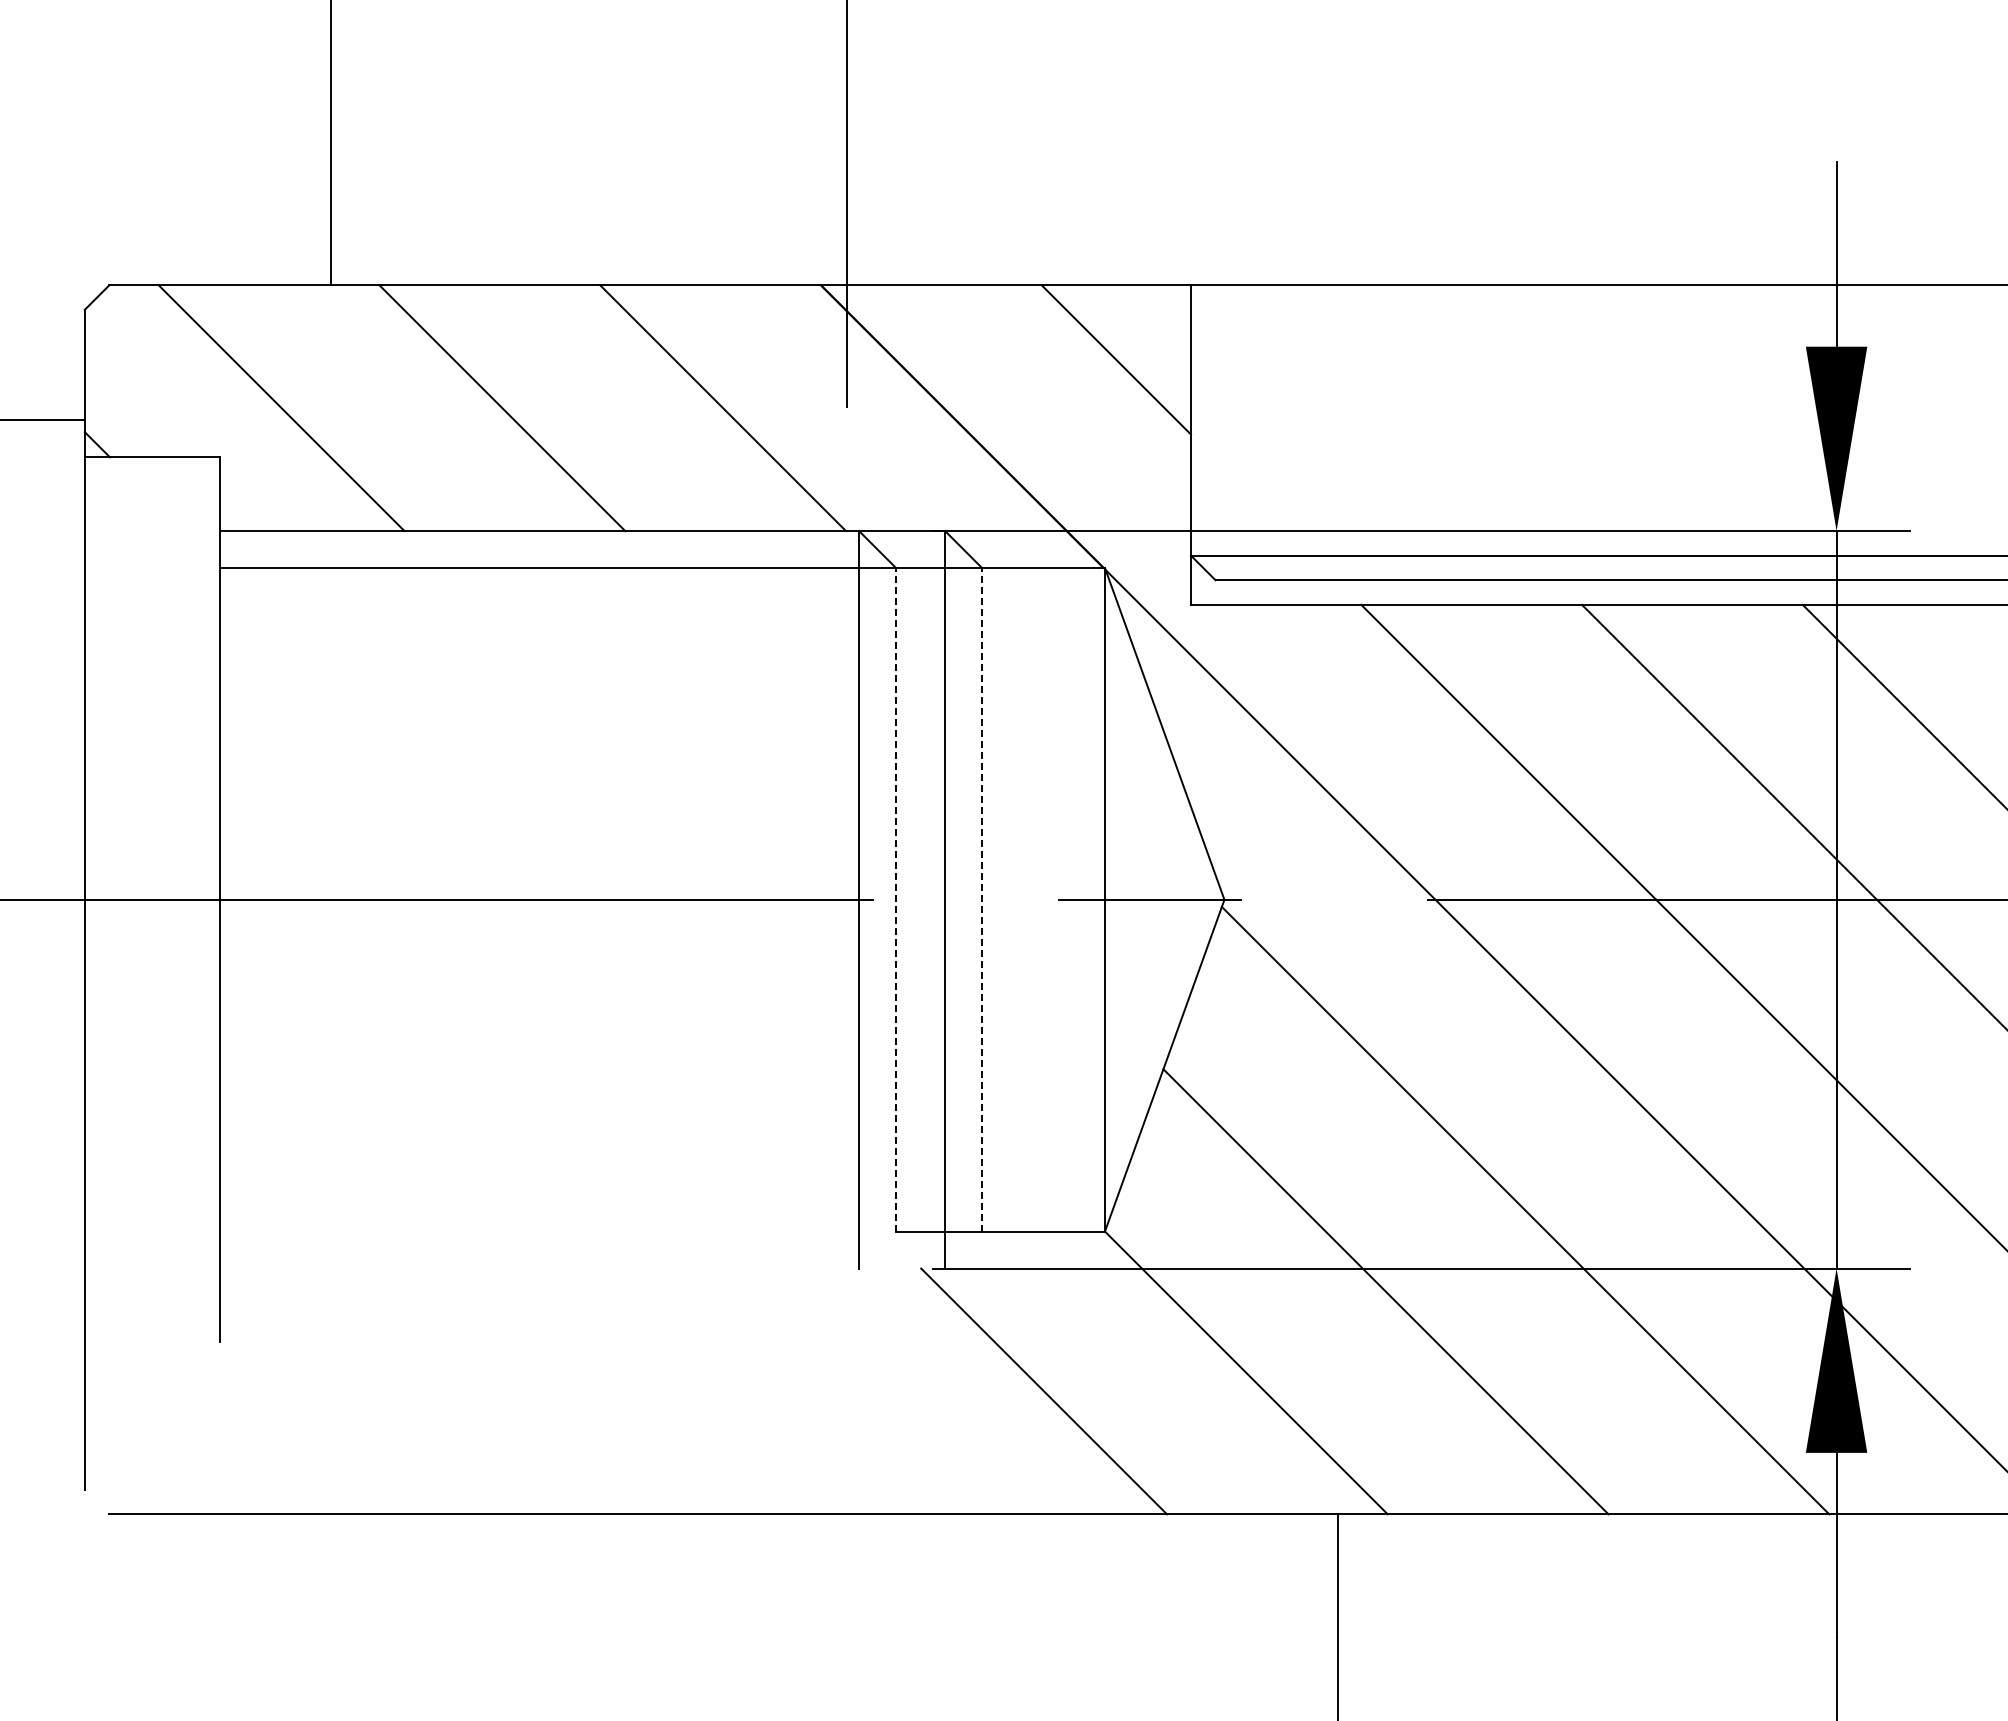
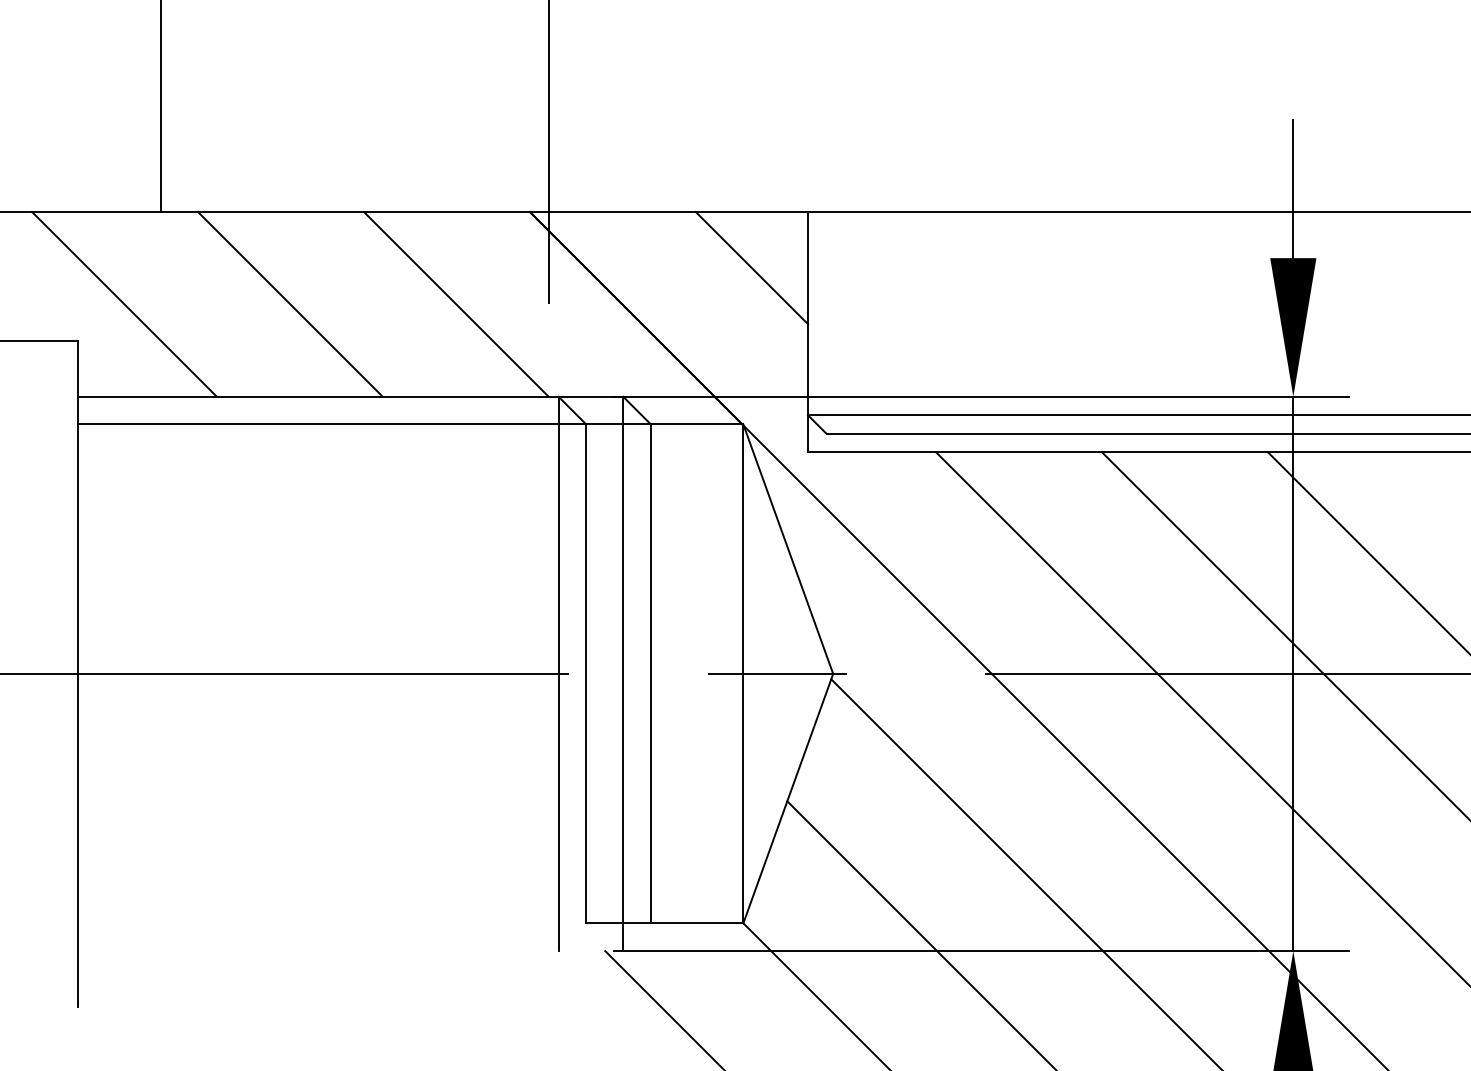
line: (896, 899) -> (586, 673), dashed -> solid
line: (982, 899) -> (651, 673), dashed -> solid

